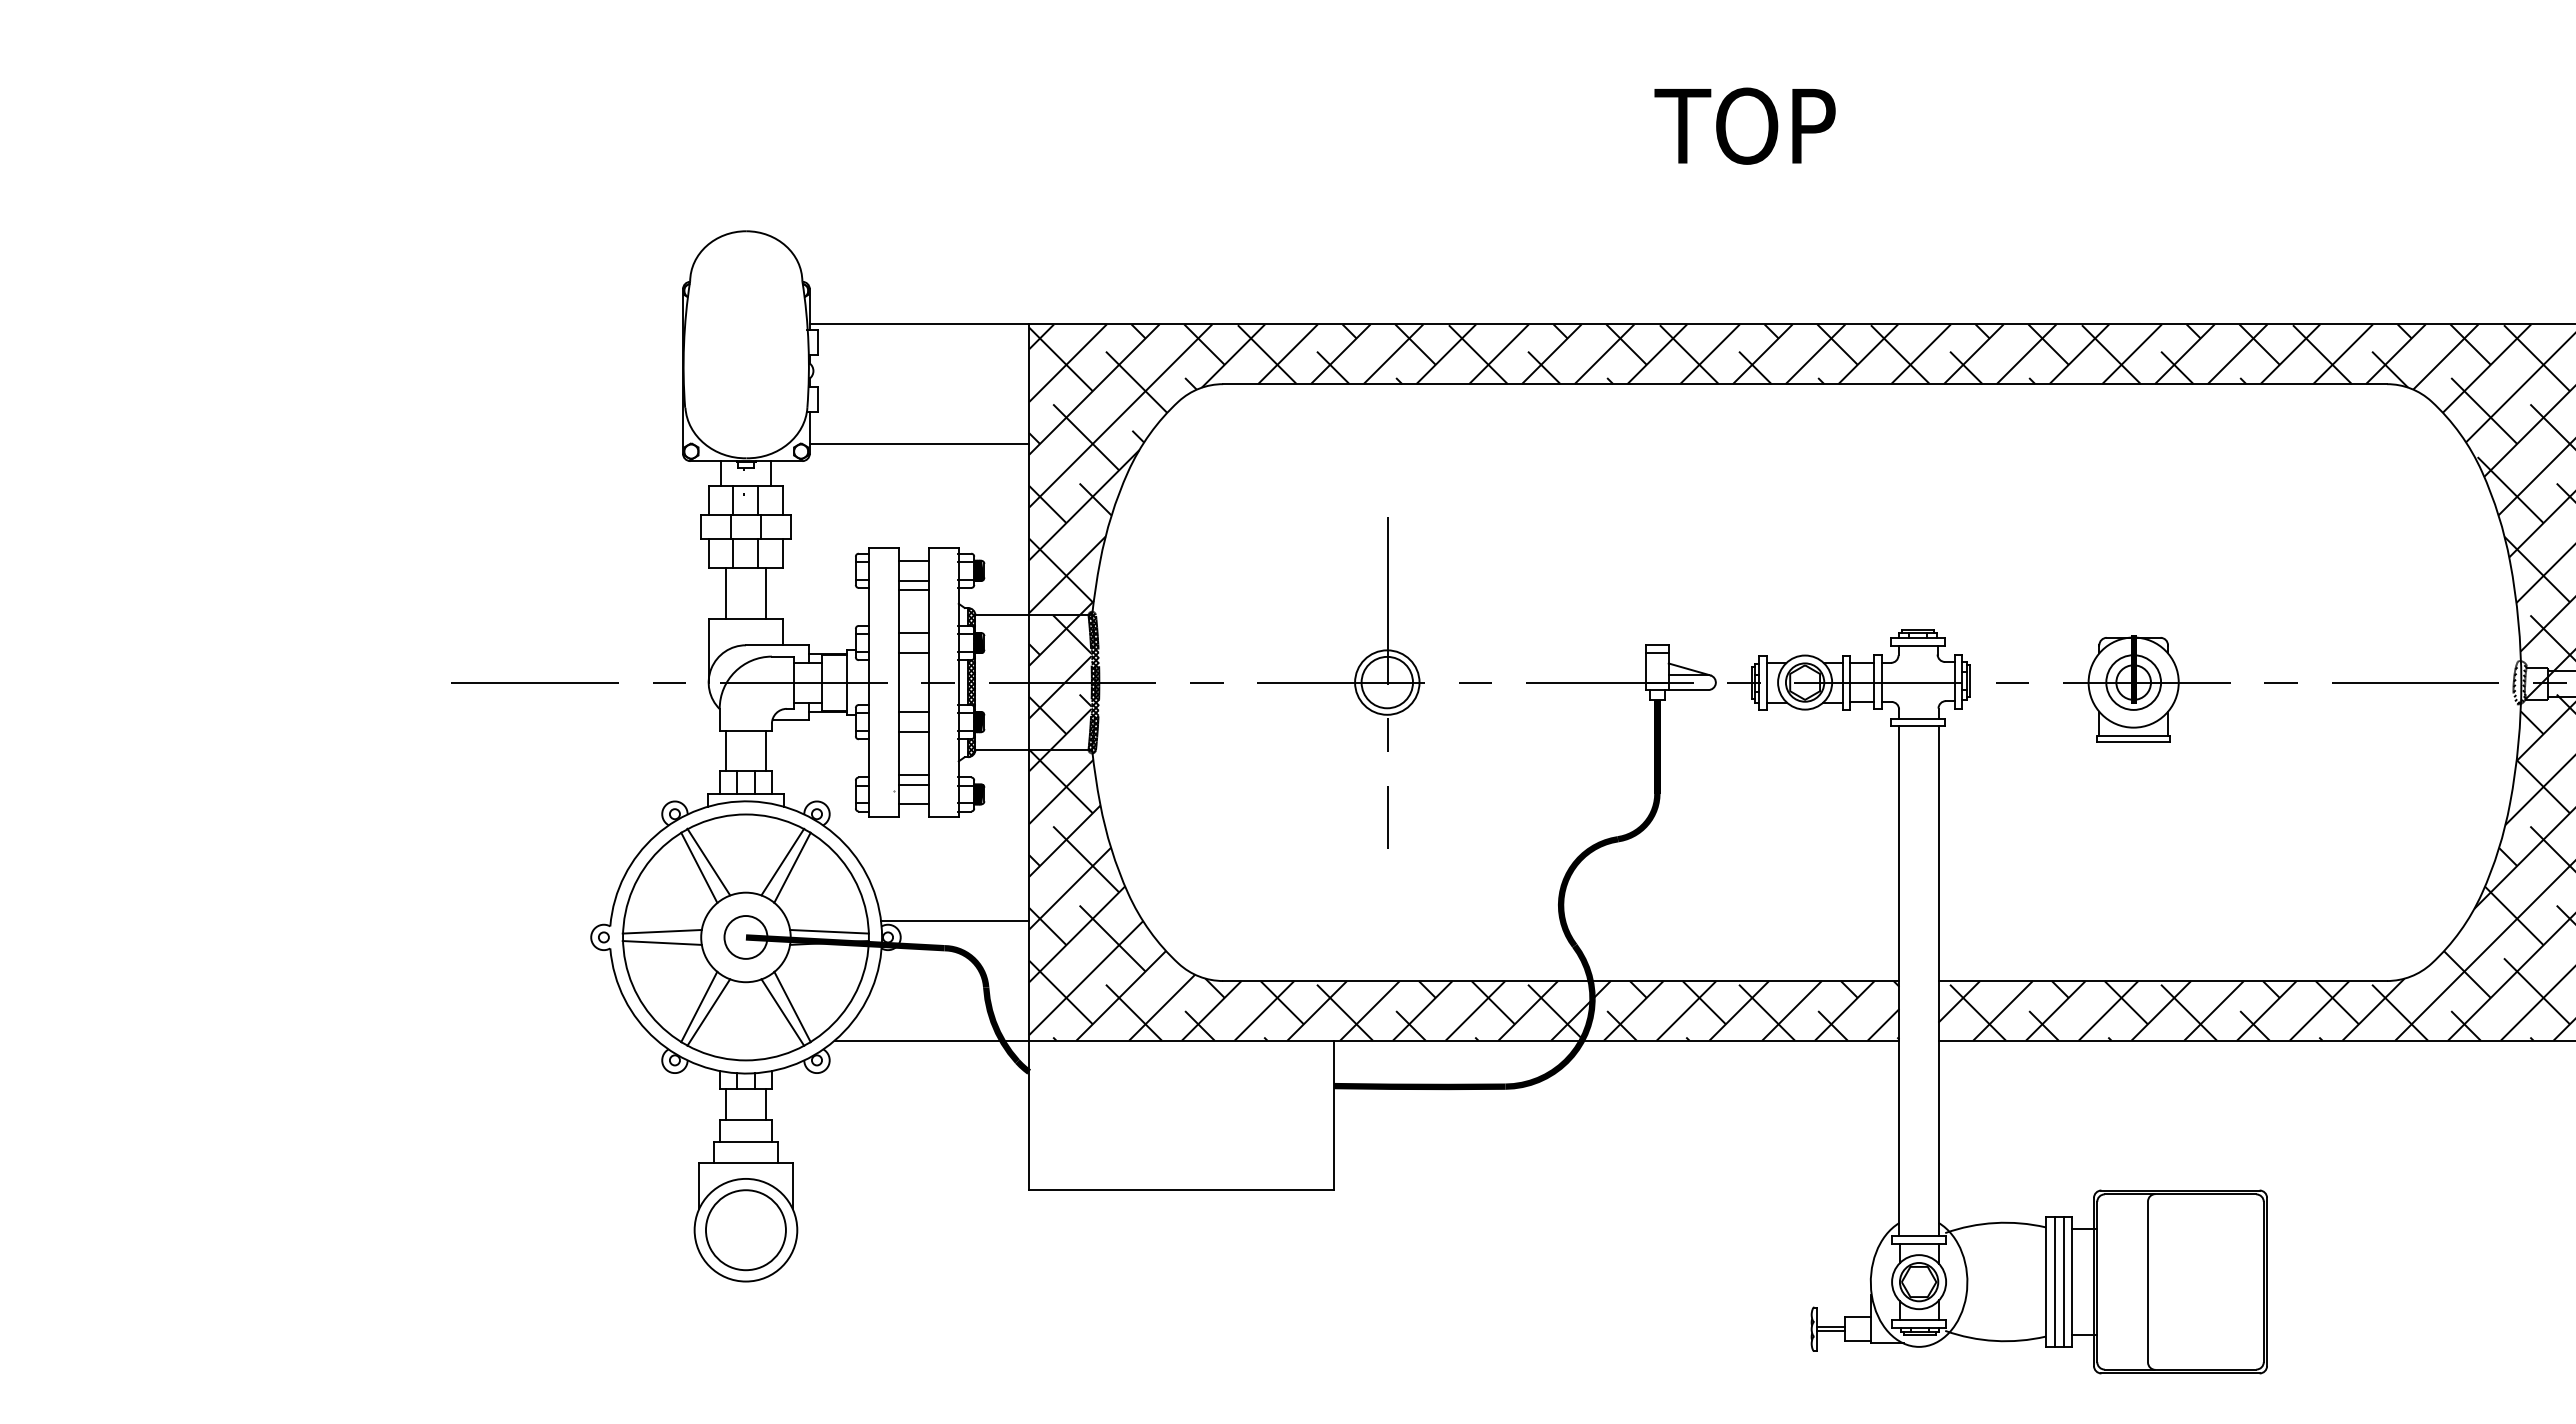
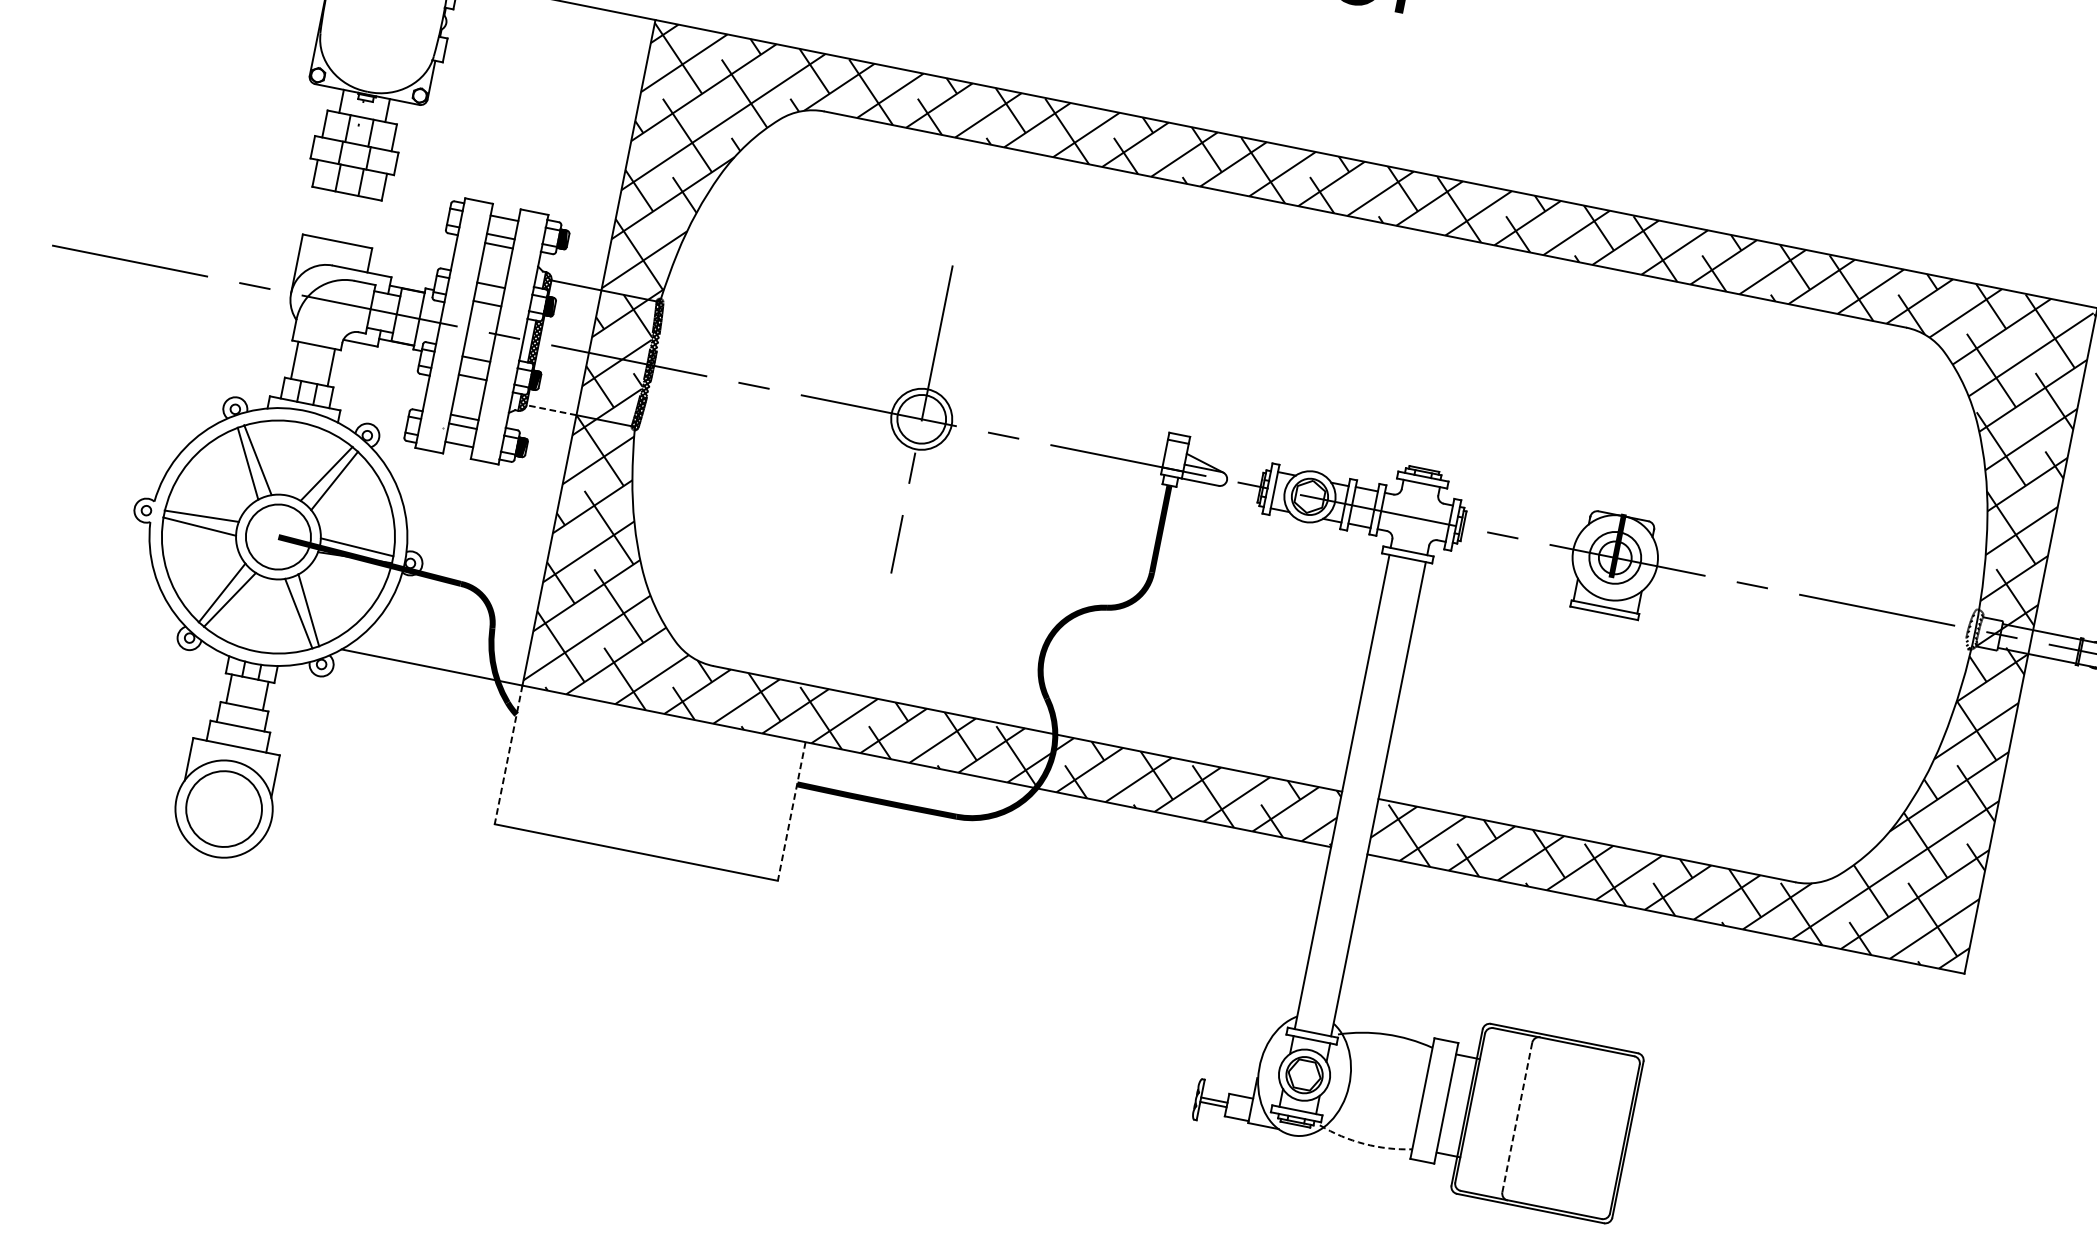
line: (919, 443) -> (531, 110), removed
line: (726, 593) -> (324, 213), removed
line: (765, 593) -> (360, 221), removed
line: (1002, 749) -> (551, 410), solid -> dashed
line: (955, 921) -> (476, 561), removed
circle: (745, 937) -> (278, 537), size x1.6
line: (1029, 1115) -> (508, 755), solid -> dashed
line: (1333, 1115) -> (791, 811), solid -> dashed
line: (2054, 1281) -> (1430, 1099), removed
line: (2063, 1281) -> (1438, 1101), removed
line: (2148, 1282) -> (1517, 1118), solid -> dashed
arc: (1995, 1340) -> (1364, 1143), solid -> dashed

